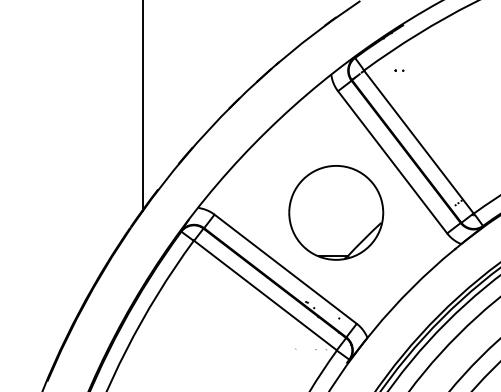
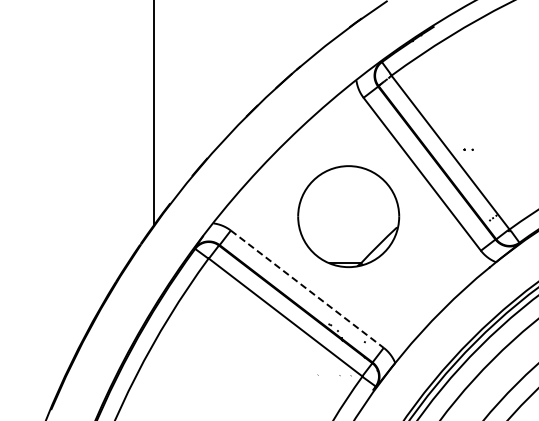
part: (399, 70) -> (468, 149), moved
part: (336, 212) -> (348, 216), moved
line: (285, 269) -> (307, 289), solid -> dashed

